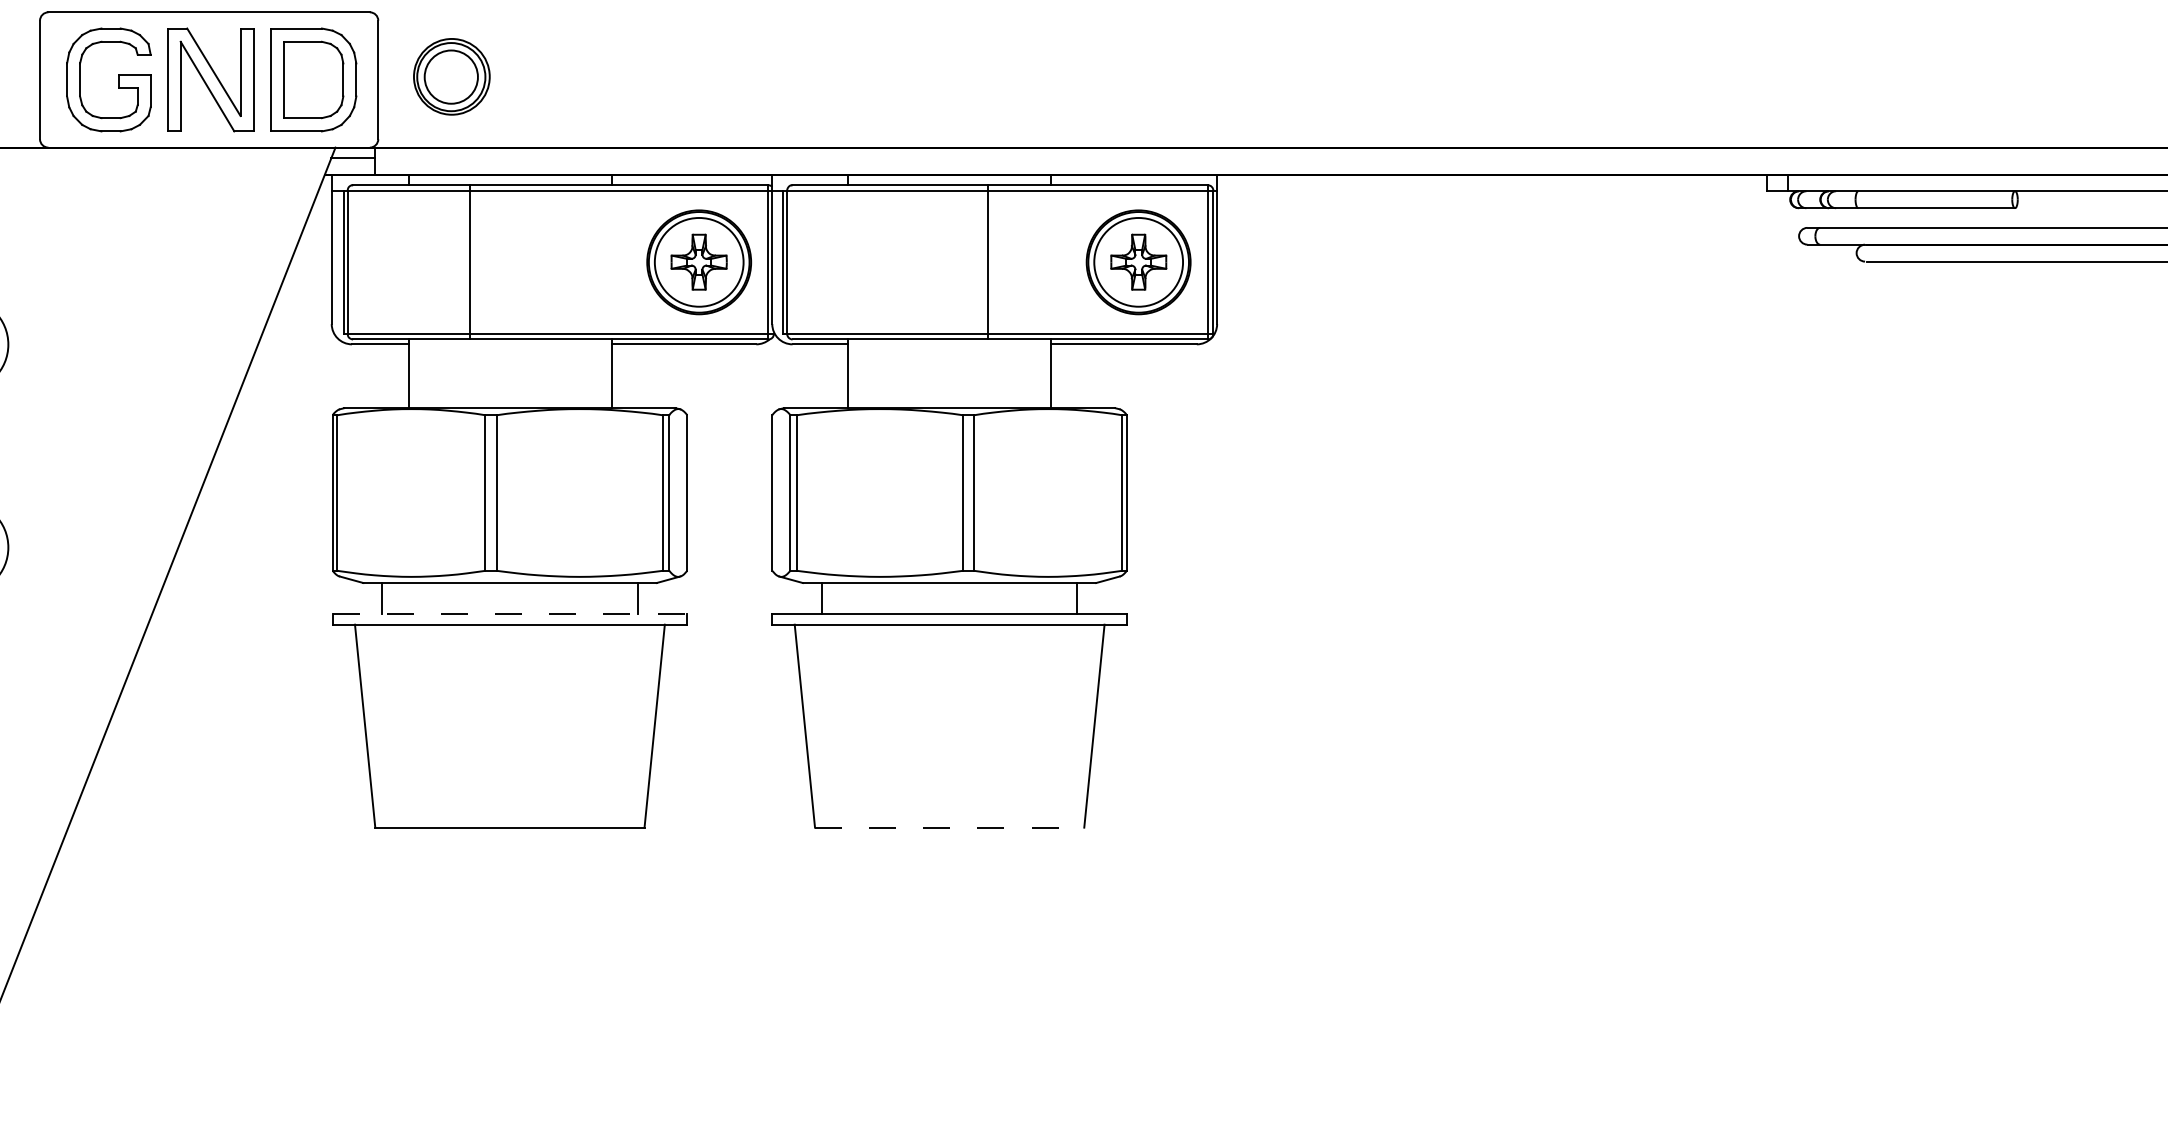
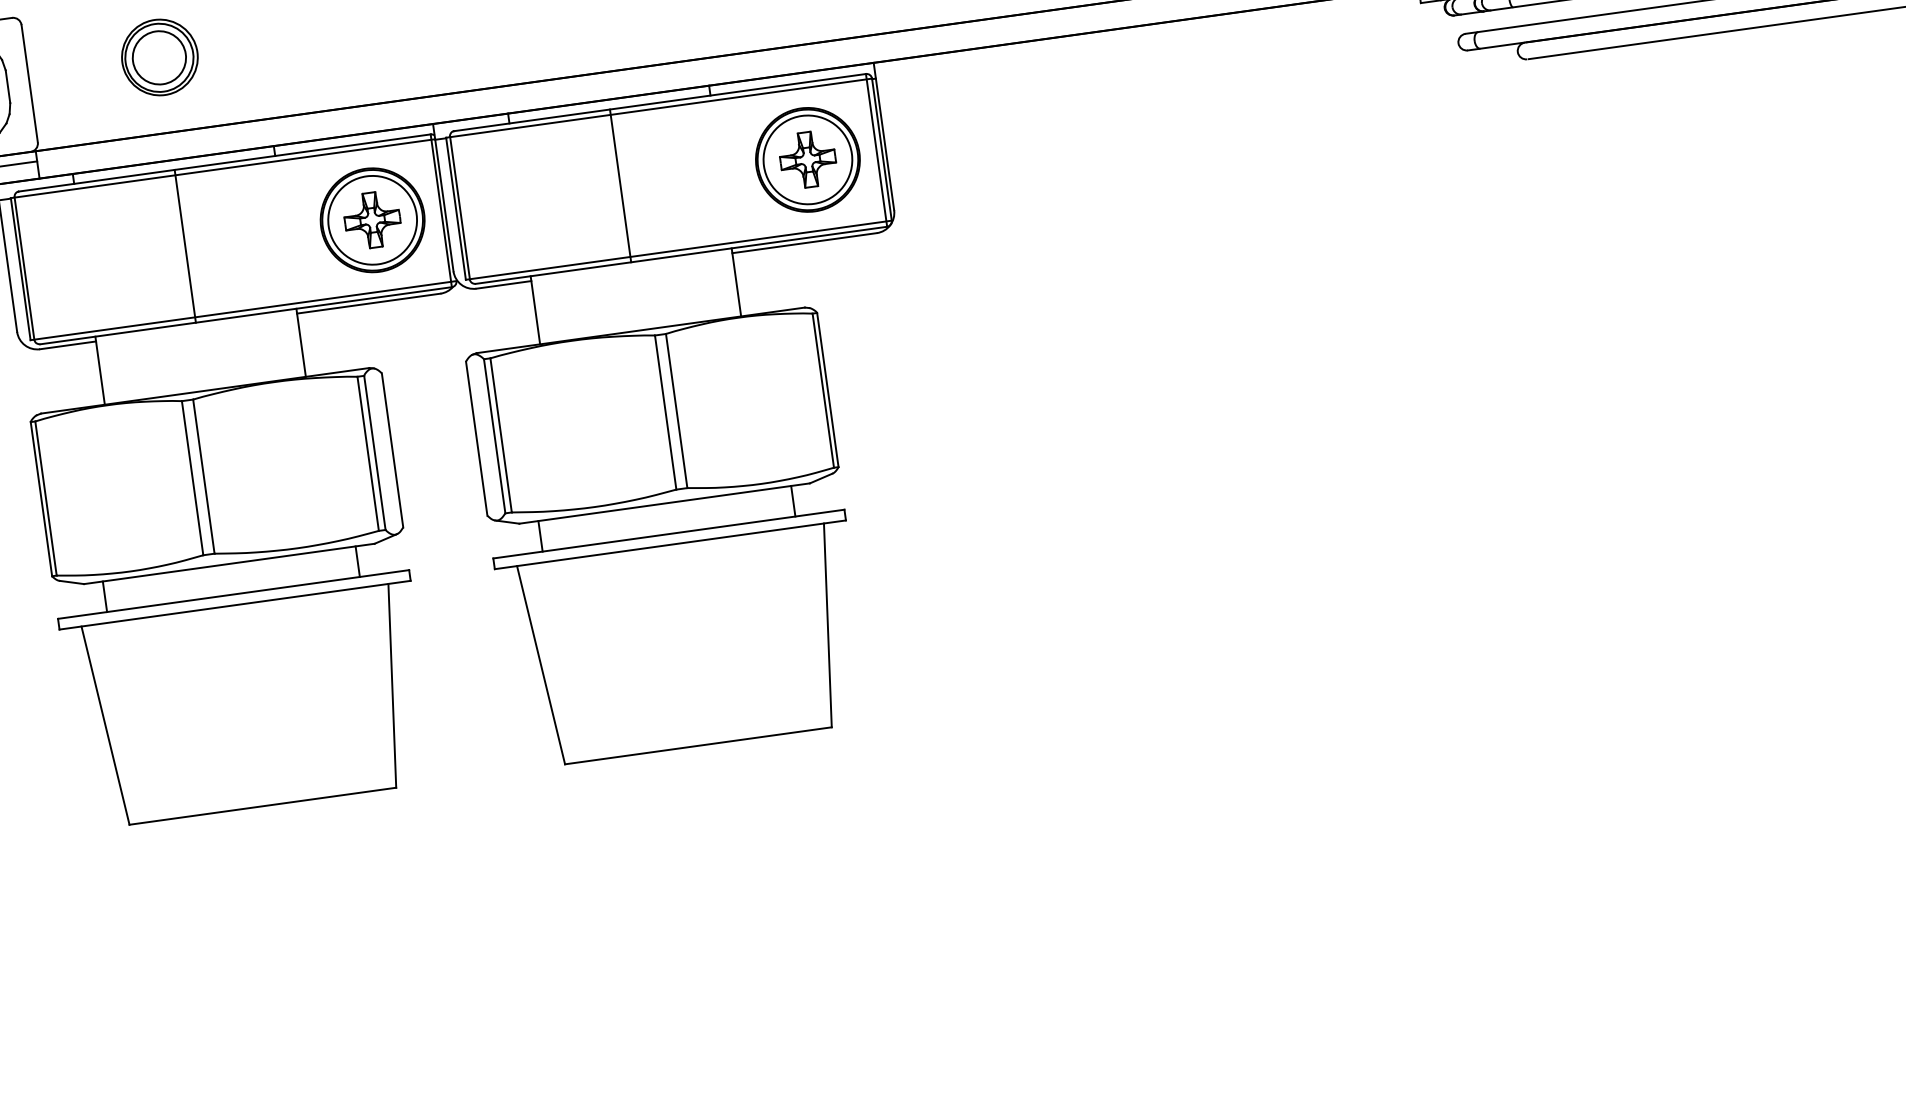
part: (451, 76) -> (159, 57), moved
line: (470, 262) -> (185, 246), moved
line: (987, 262) -> (620, 186), moved
line: (510, 613) -> (234, 594), dashed -> solid
line: (949, 827) -> (698, 745), dashed -> solid

